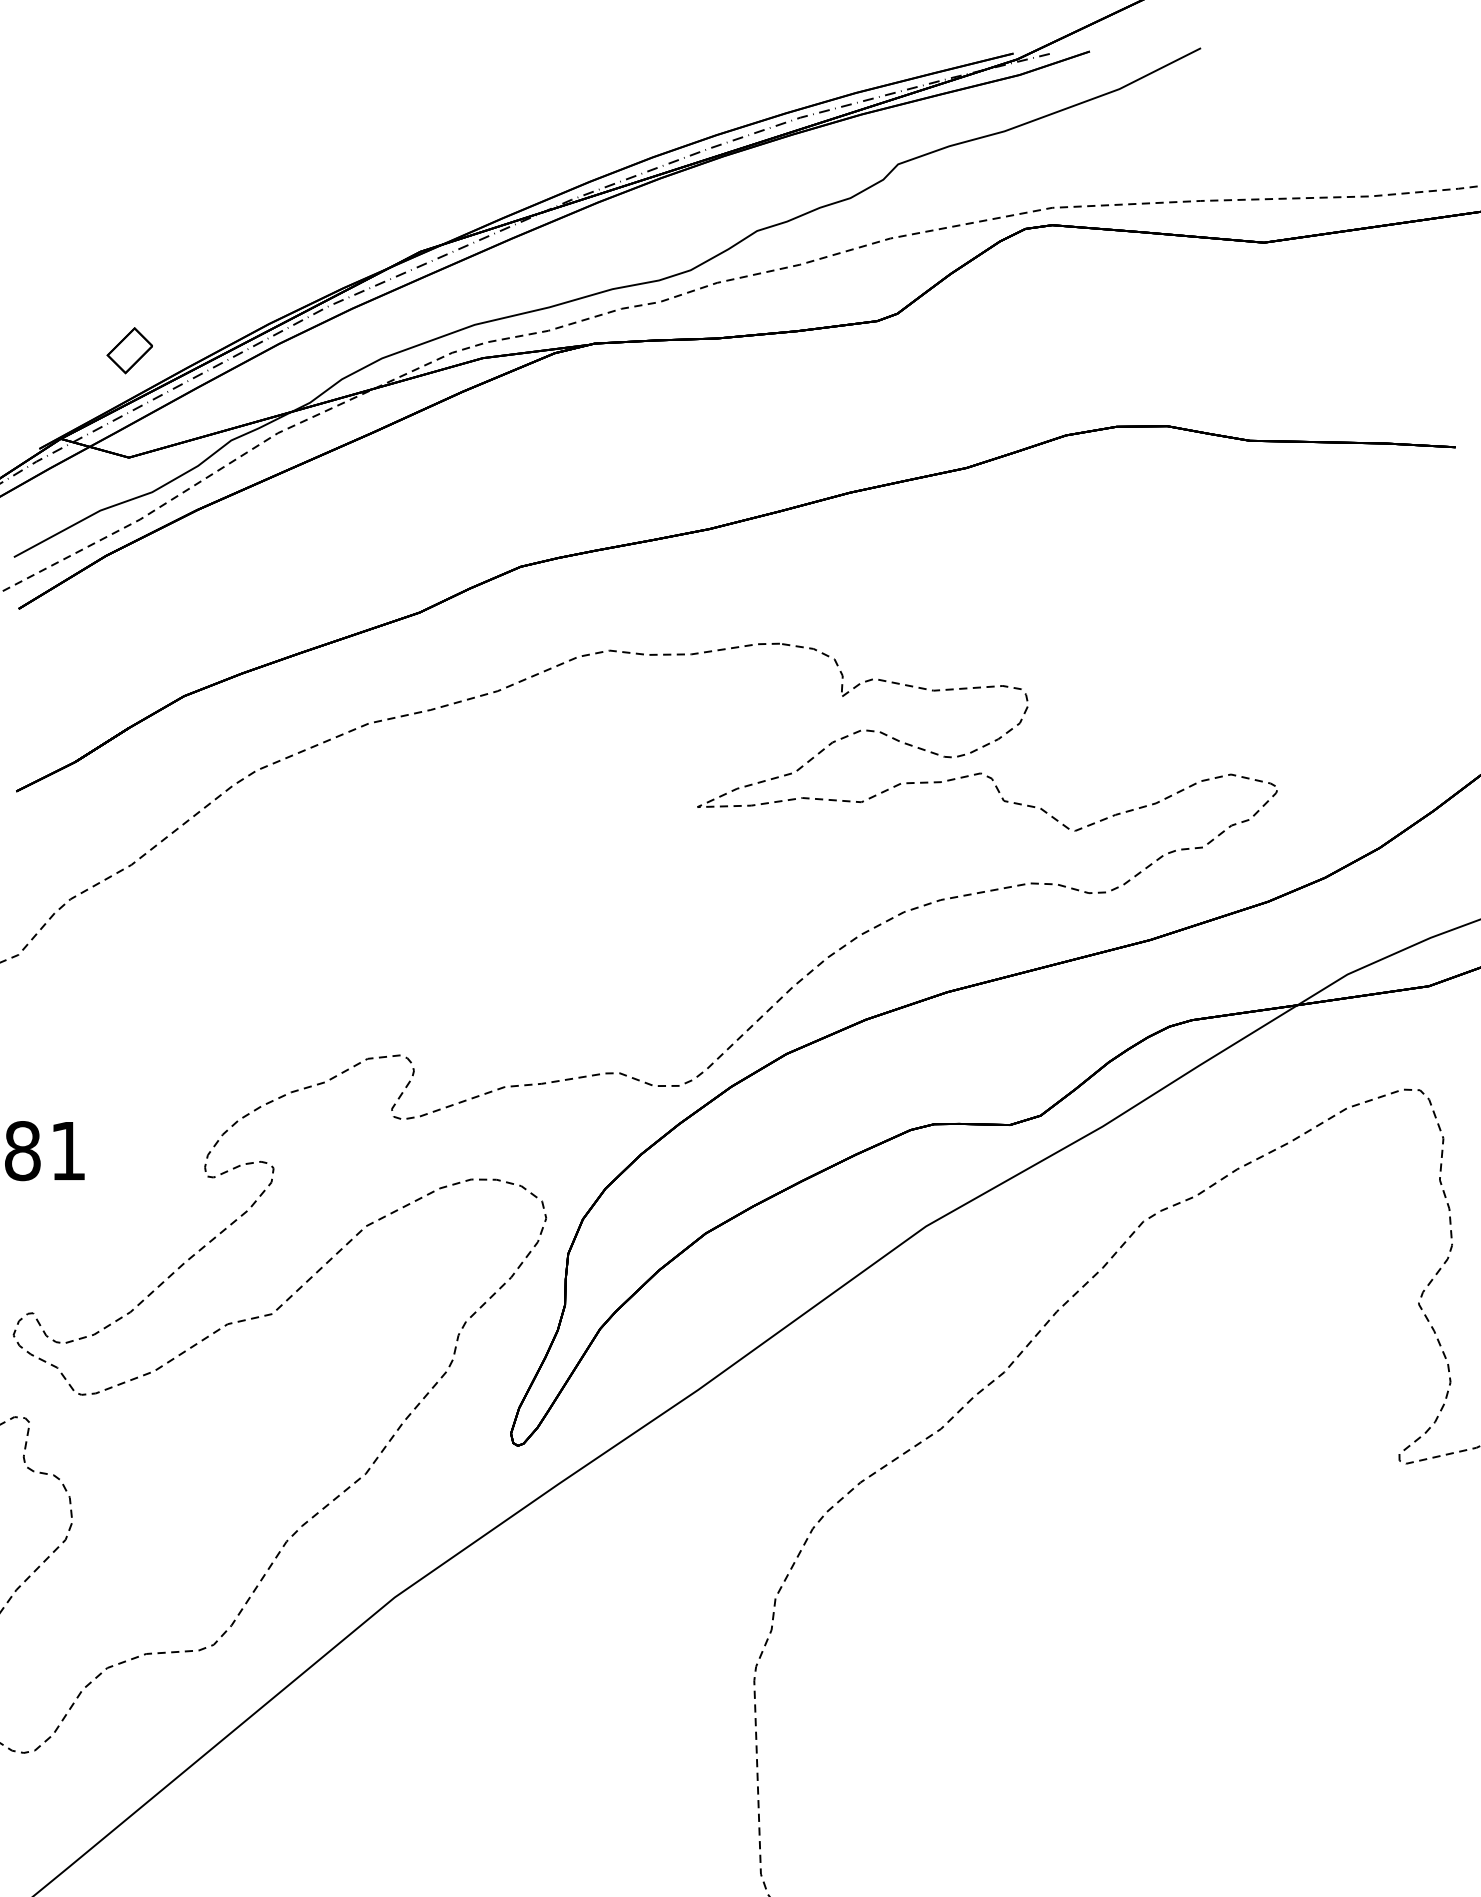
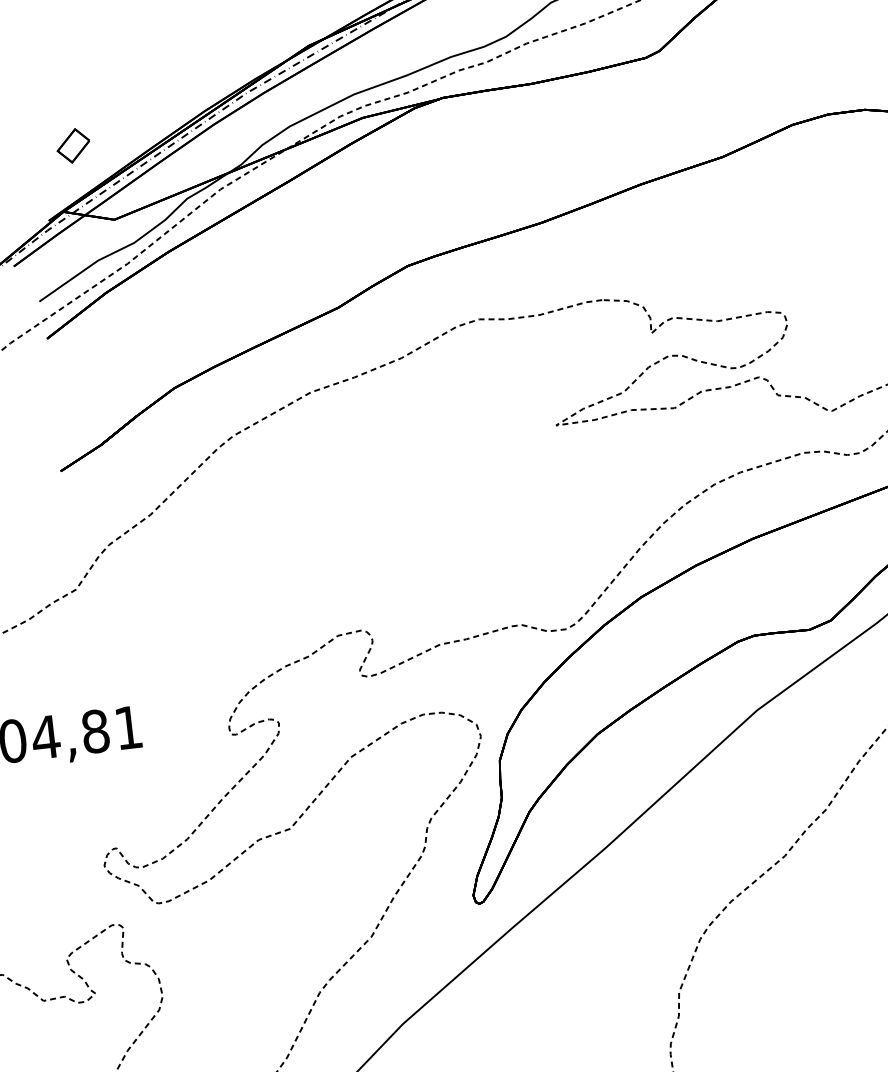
part: (129, 350) -> (73, 145), moved

